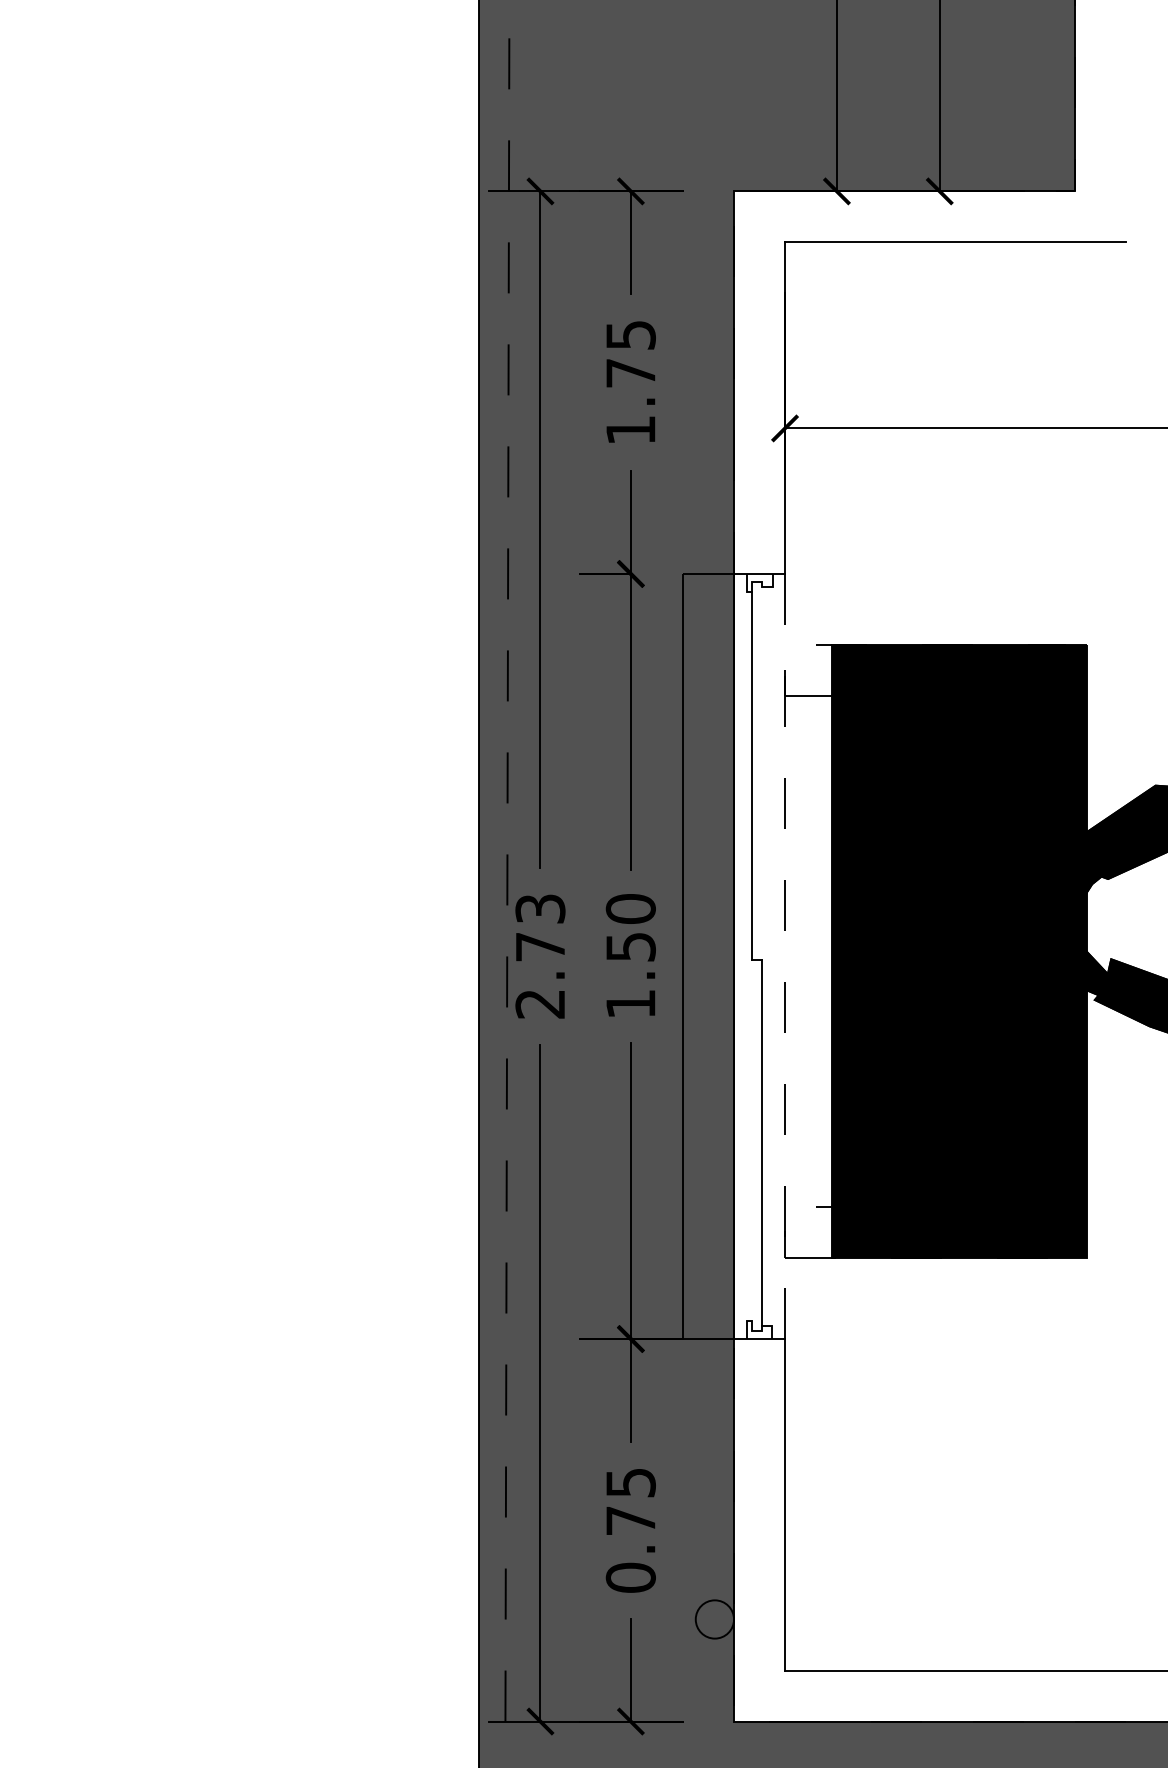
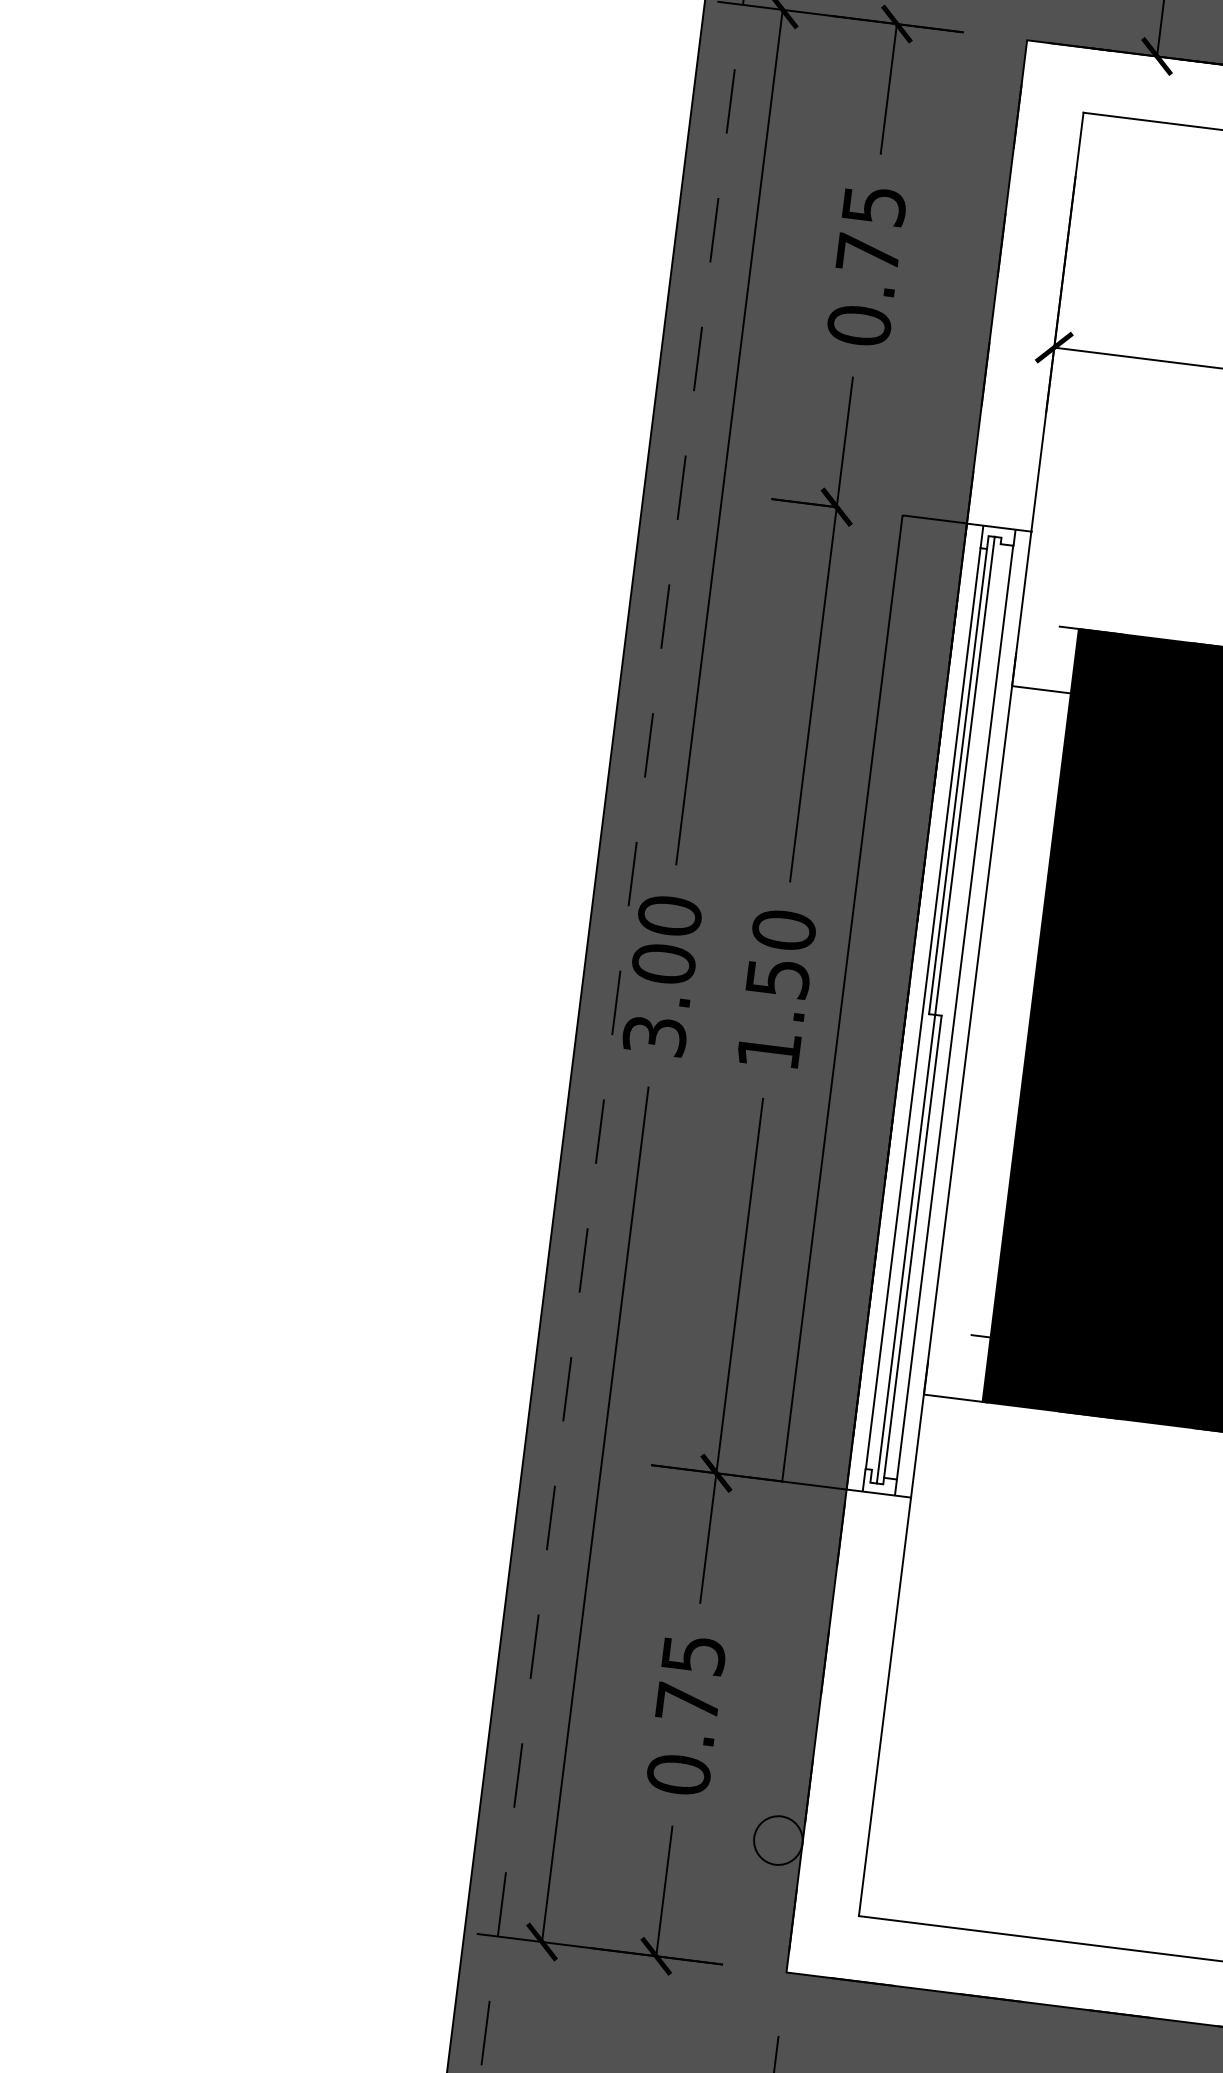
text: (630, 430) -> (858, 325), 1.75 -> 0.75
text: (540, 956) -> (662, 975), 2.73 -> 3.00
line: (747, 956) -> (923, 1008), added
line: (756, 956) -> (935, 1009), added
line: (772, 956) -> (955, 1012), added
line: (785, 956) -> (971, 1014), dashed -> solid

